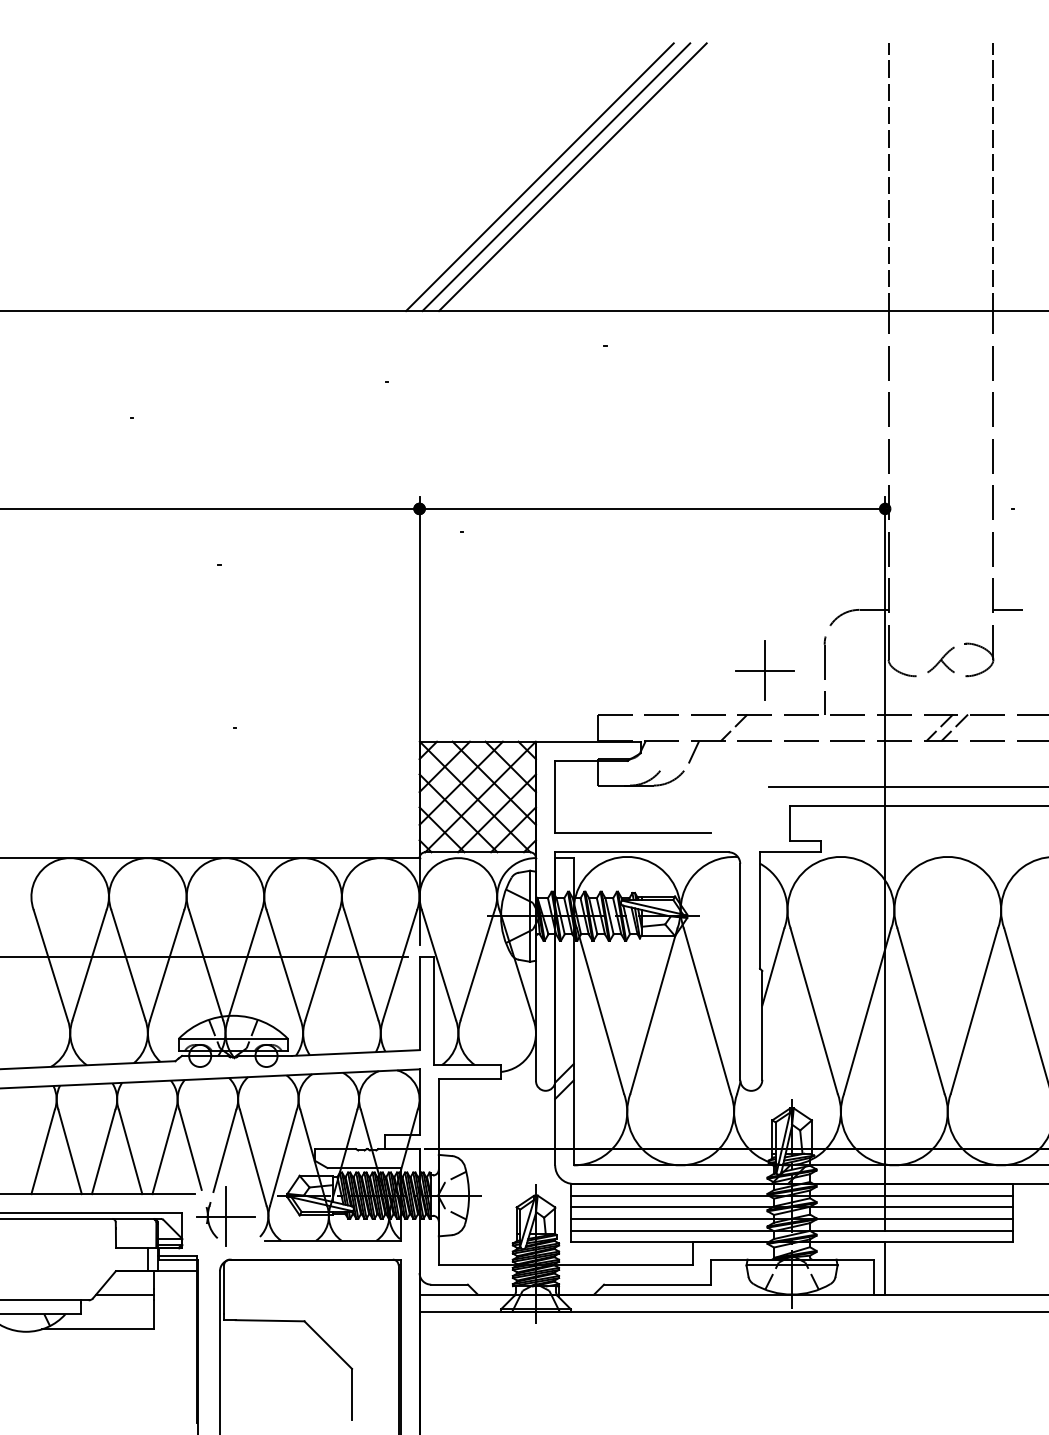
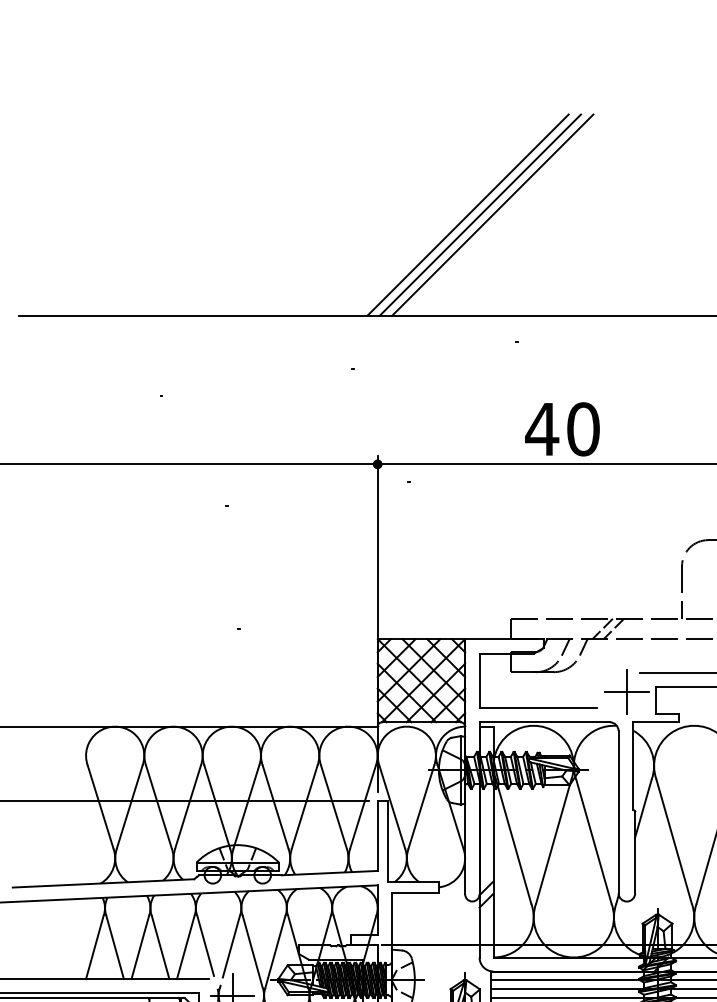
part: (672, 462) -> (567, 429), added
part: (764, 670) -> (626, 691), moved
line: (718, 727) -> (602, 628), added
line: (669, 752) -> (565, 647), added

